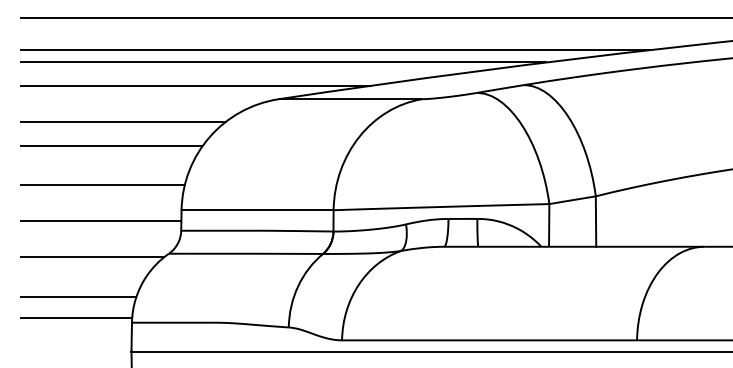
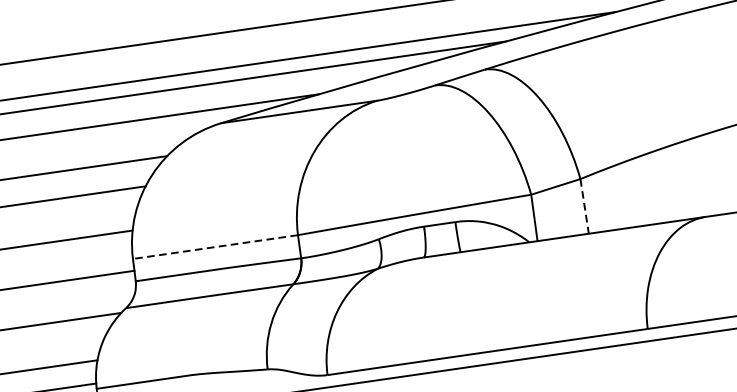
line: (257, 210) -> (215, 247), solid -> dashed
line: (596, 222) -> (585, 207), solid -> dashed

